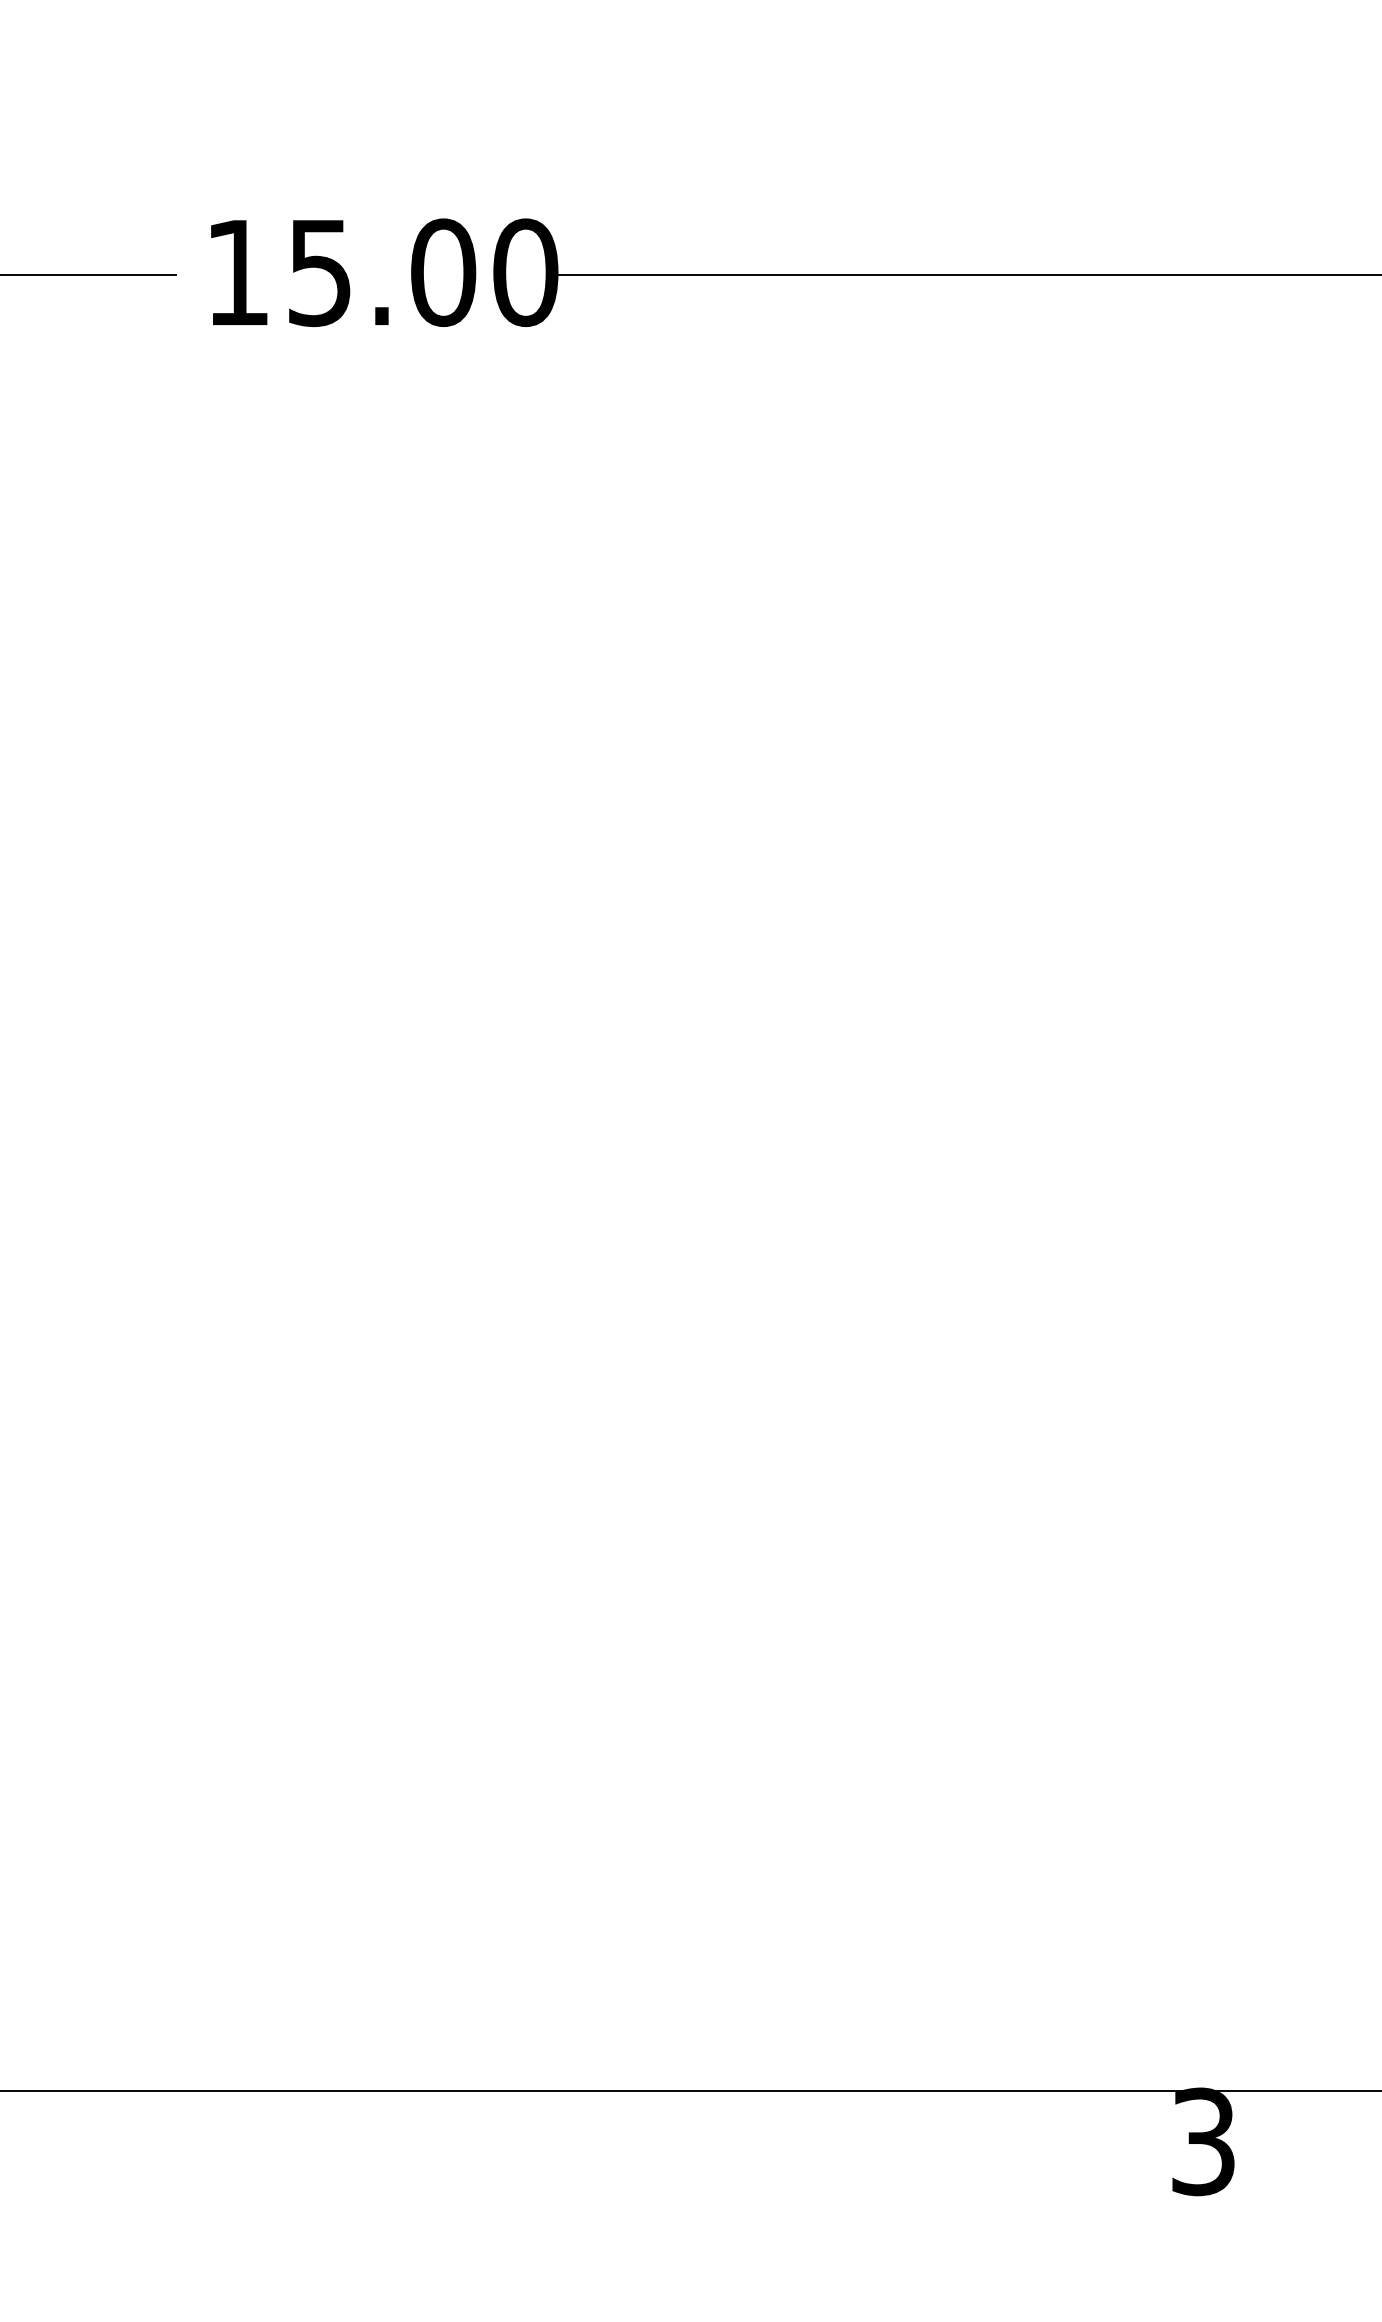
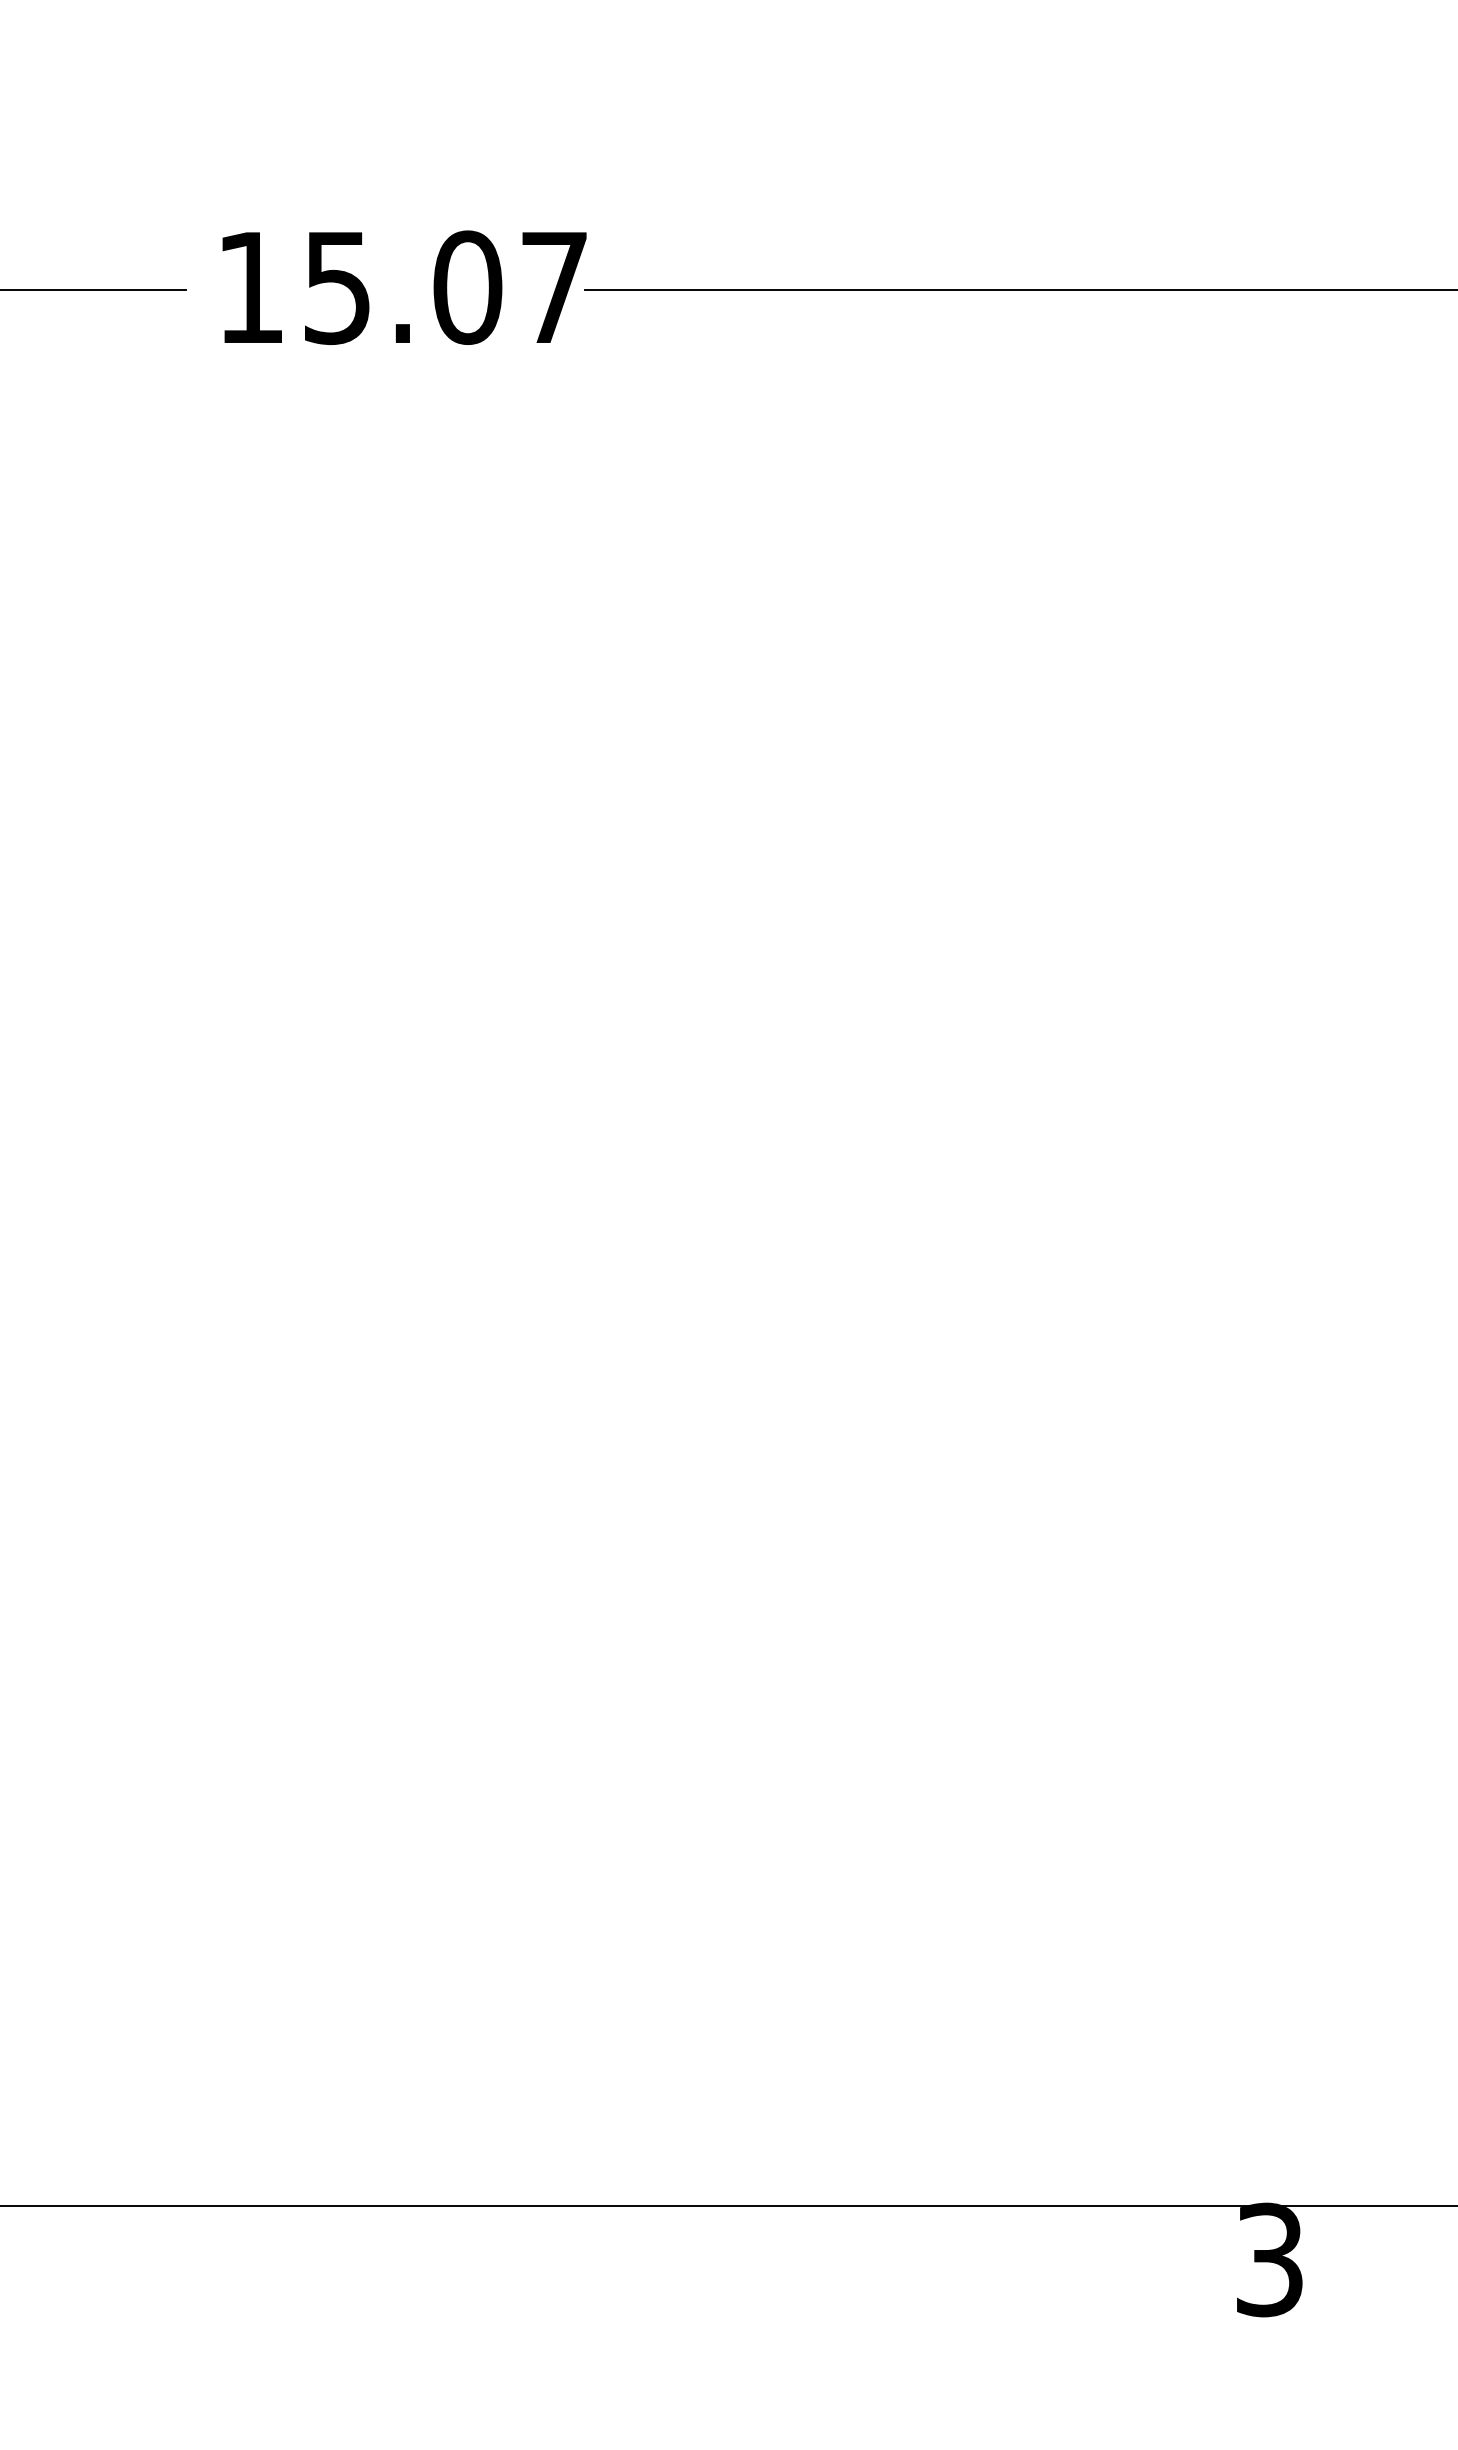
text: (525, 272) -> (554, 287), 15.00 -> 15.07

